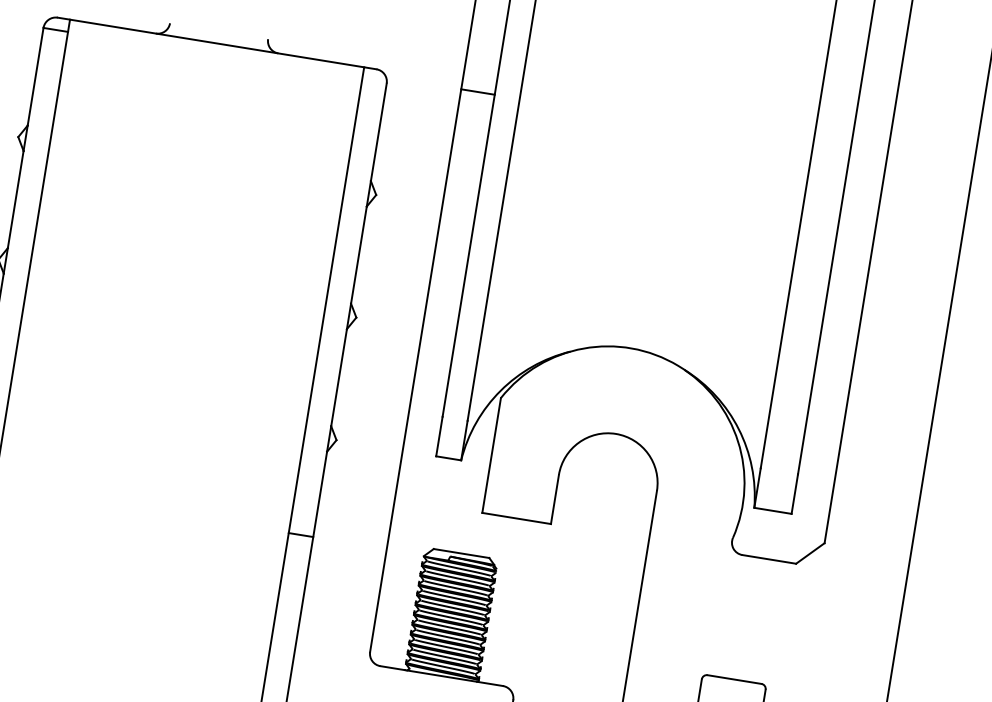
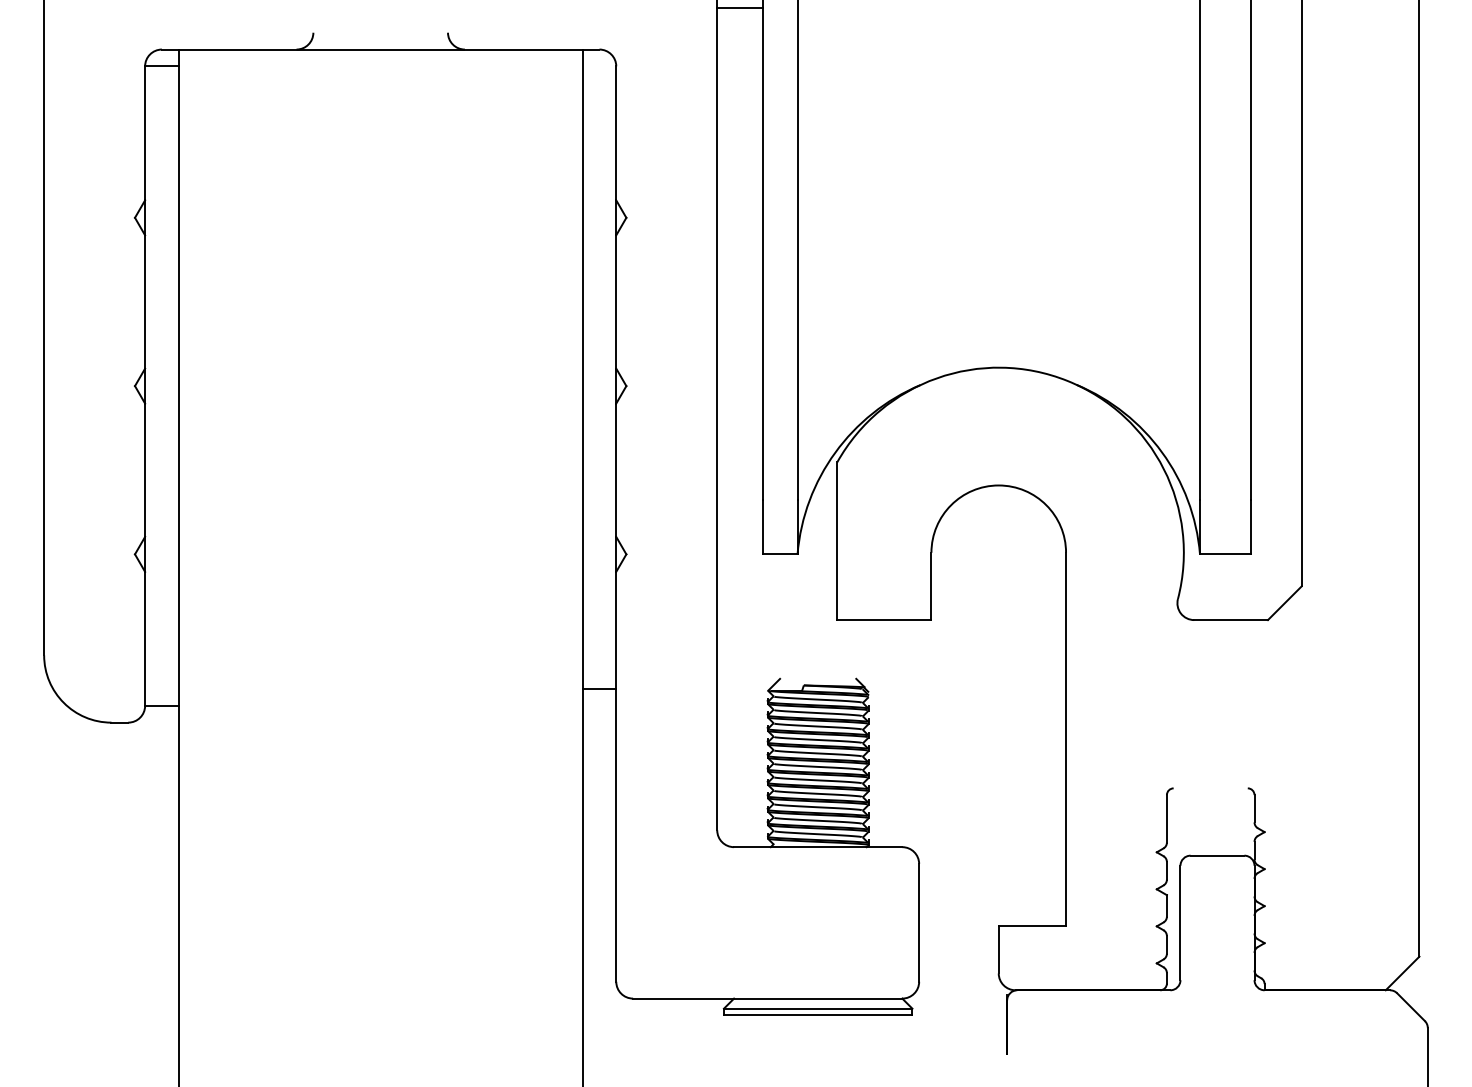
line: (478, 91) -> (740, 7), moved
line: (461, 553) -> (818, 678), removed
line: (734, 679) -> (1210, 788), removed

